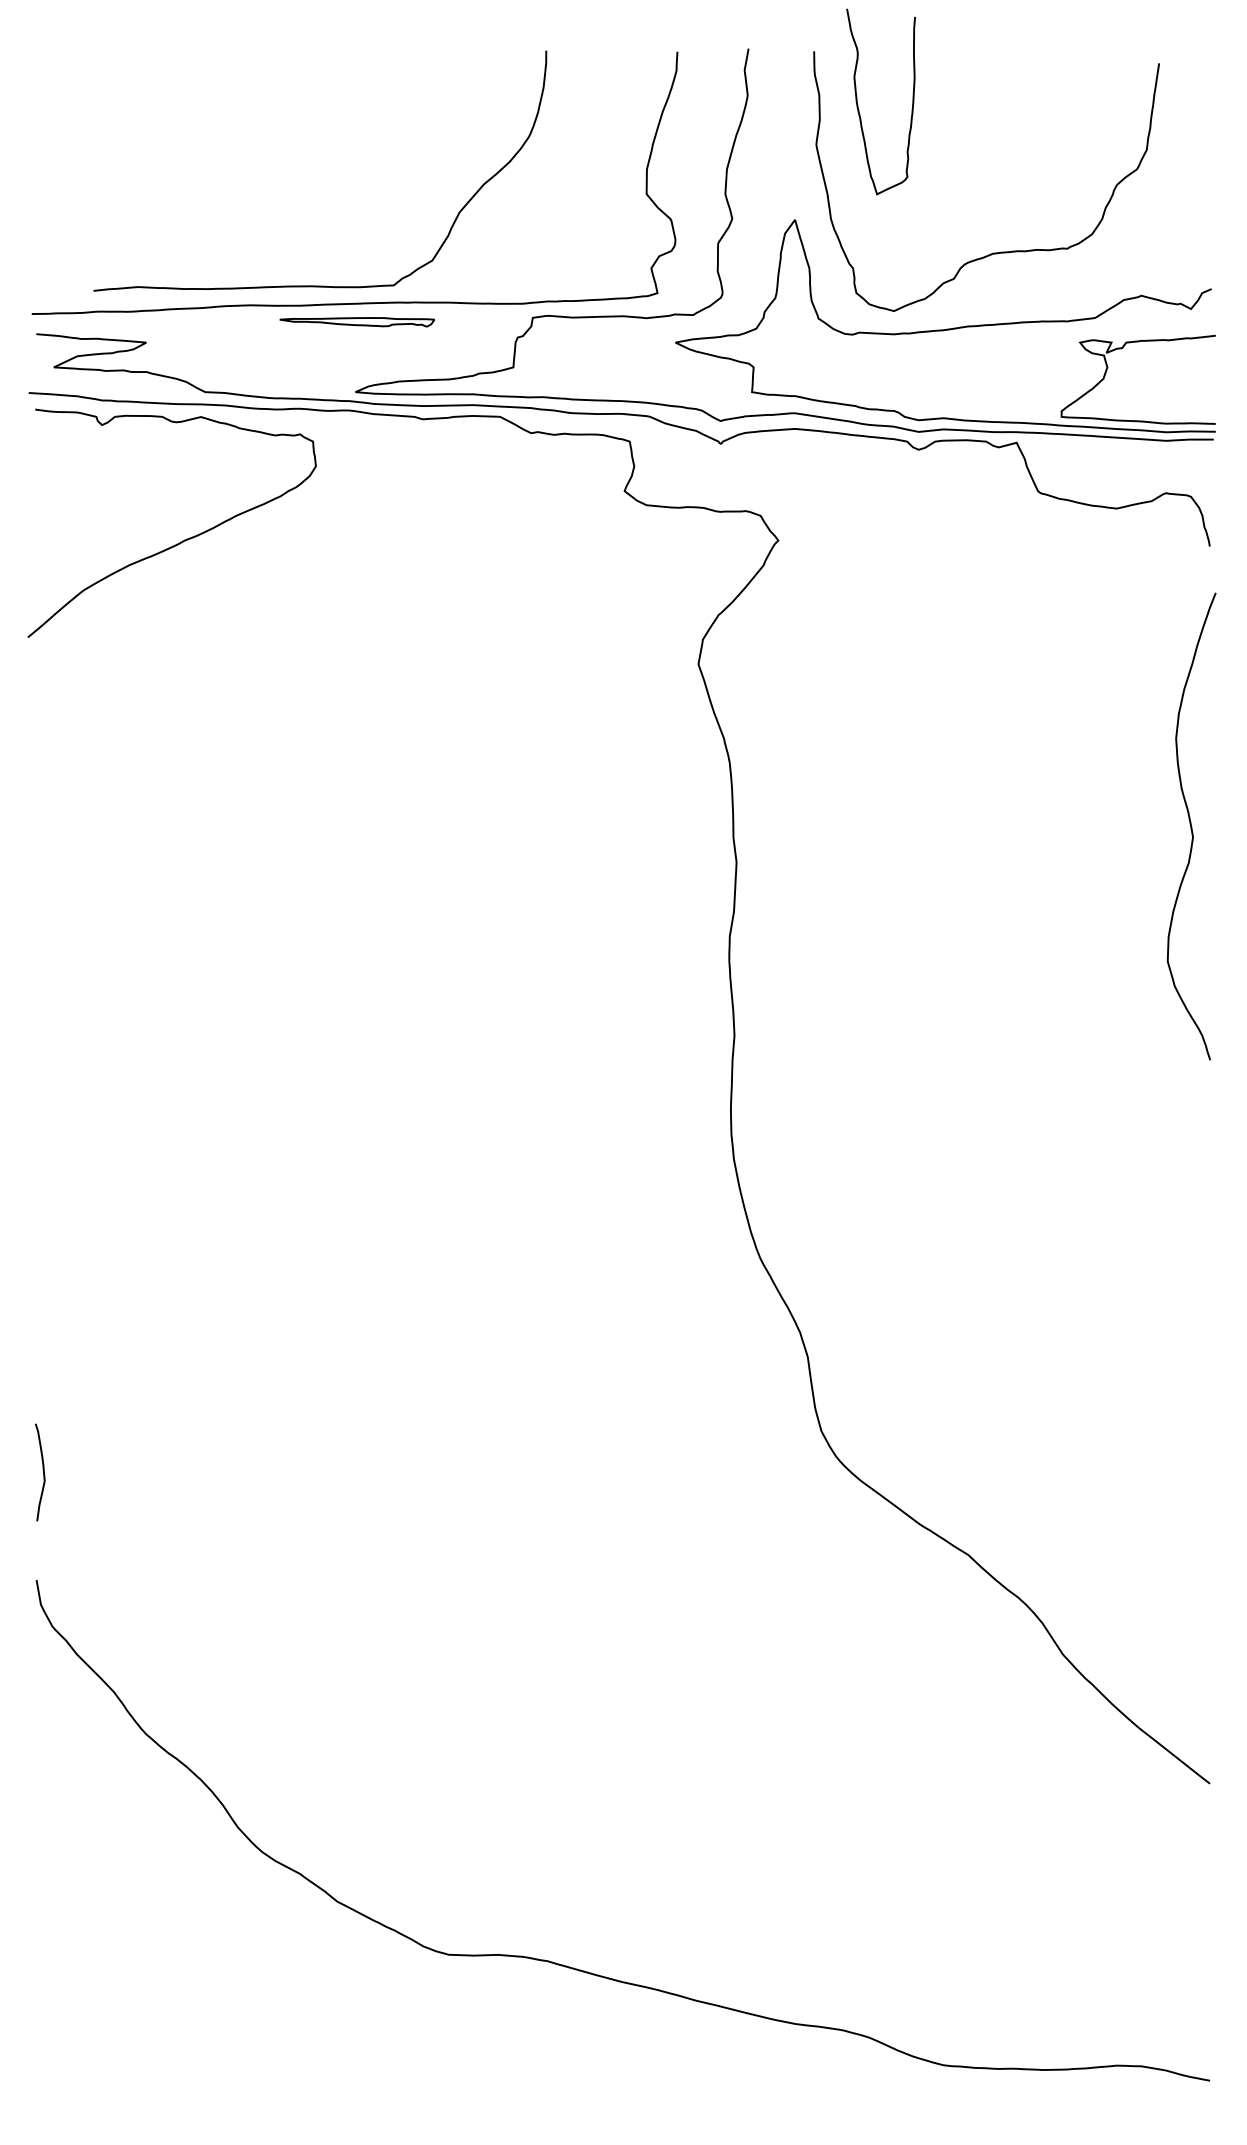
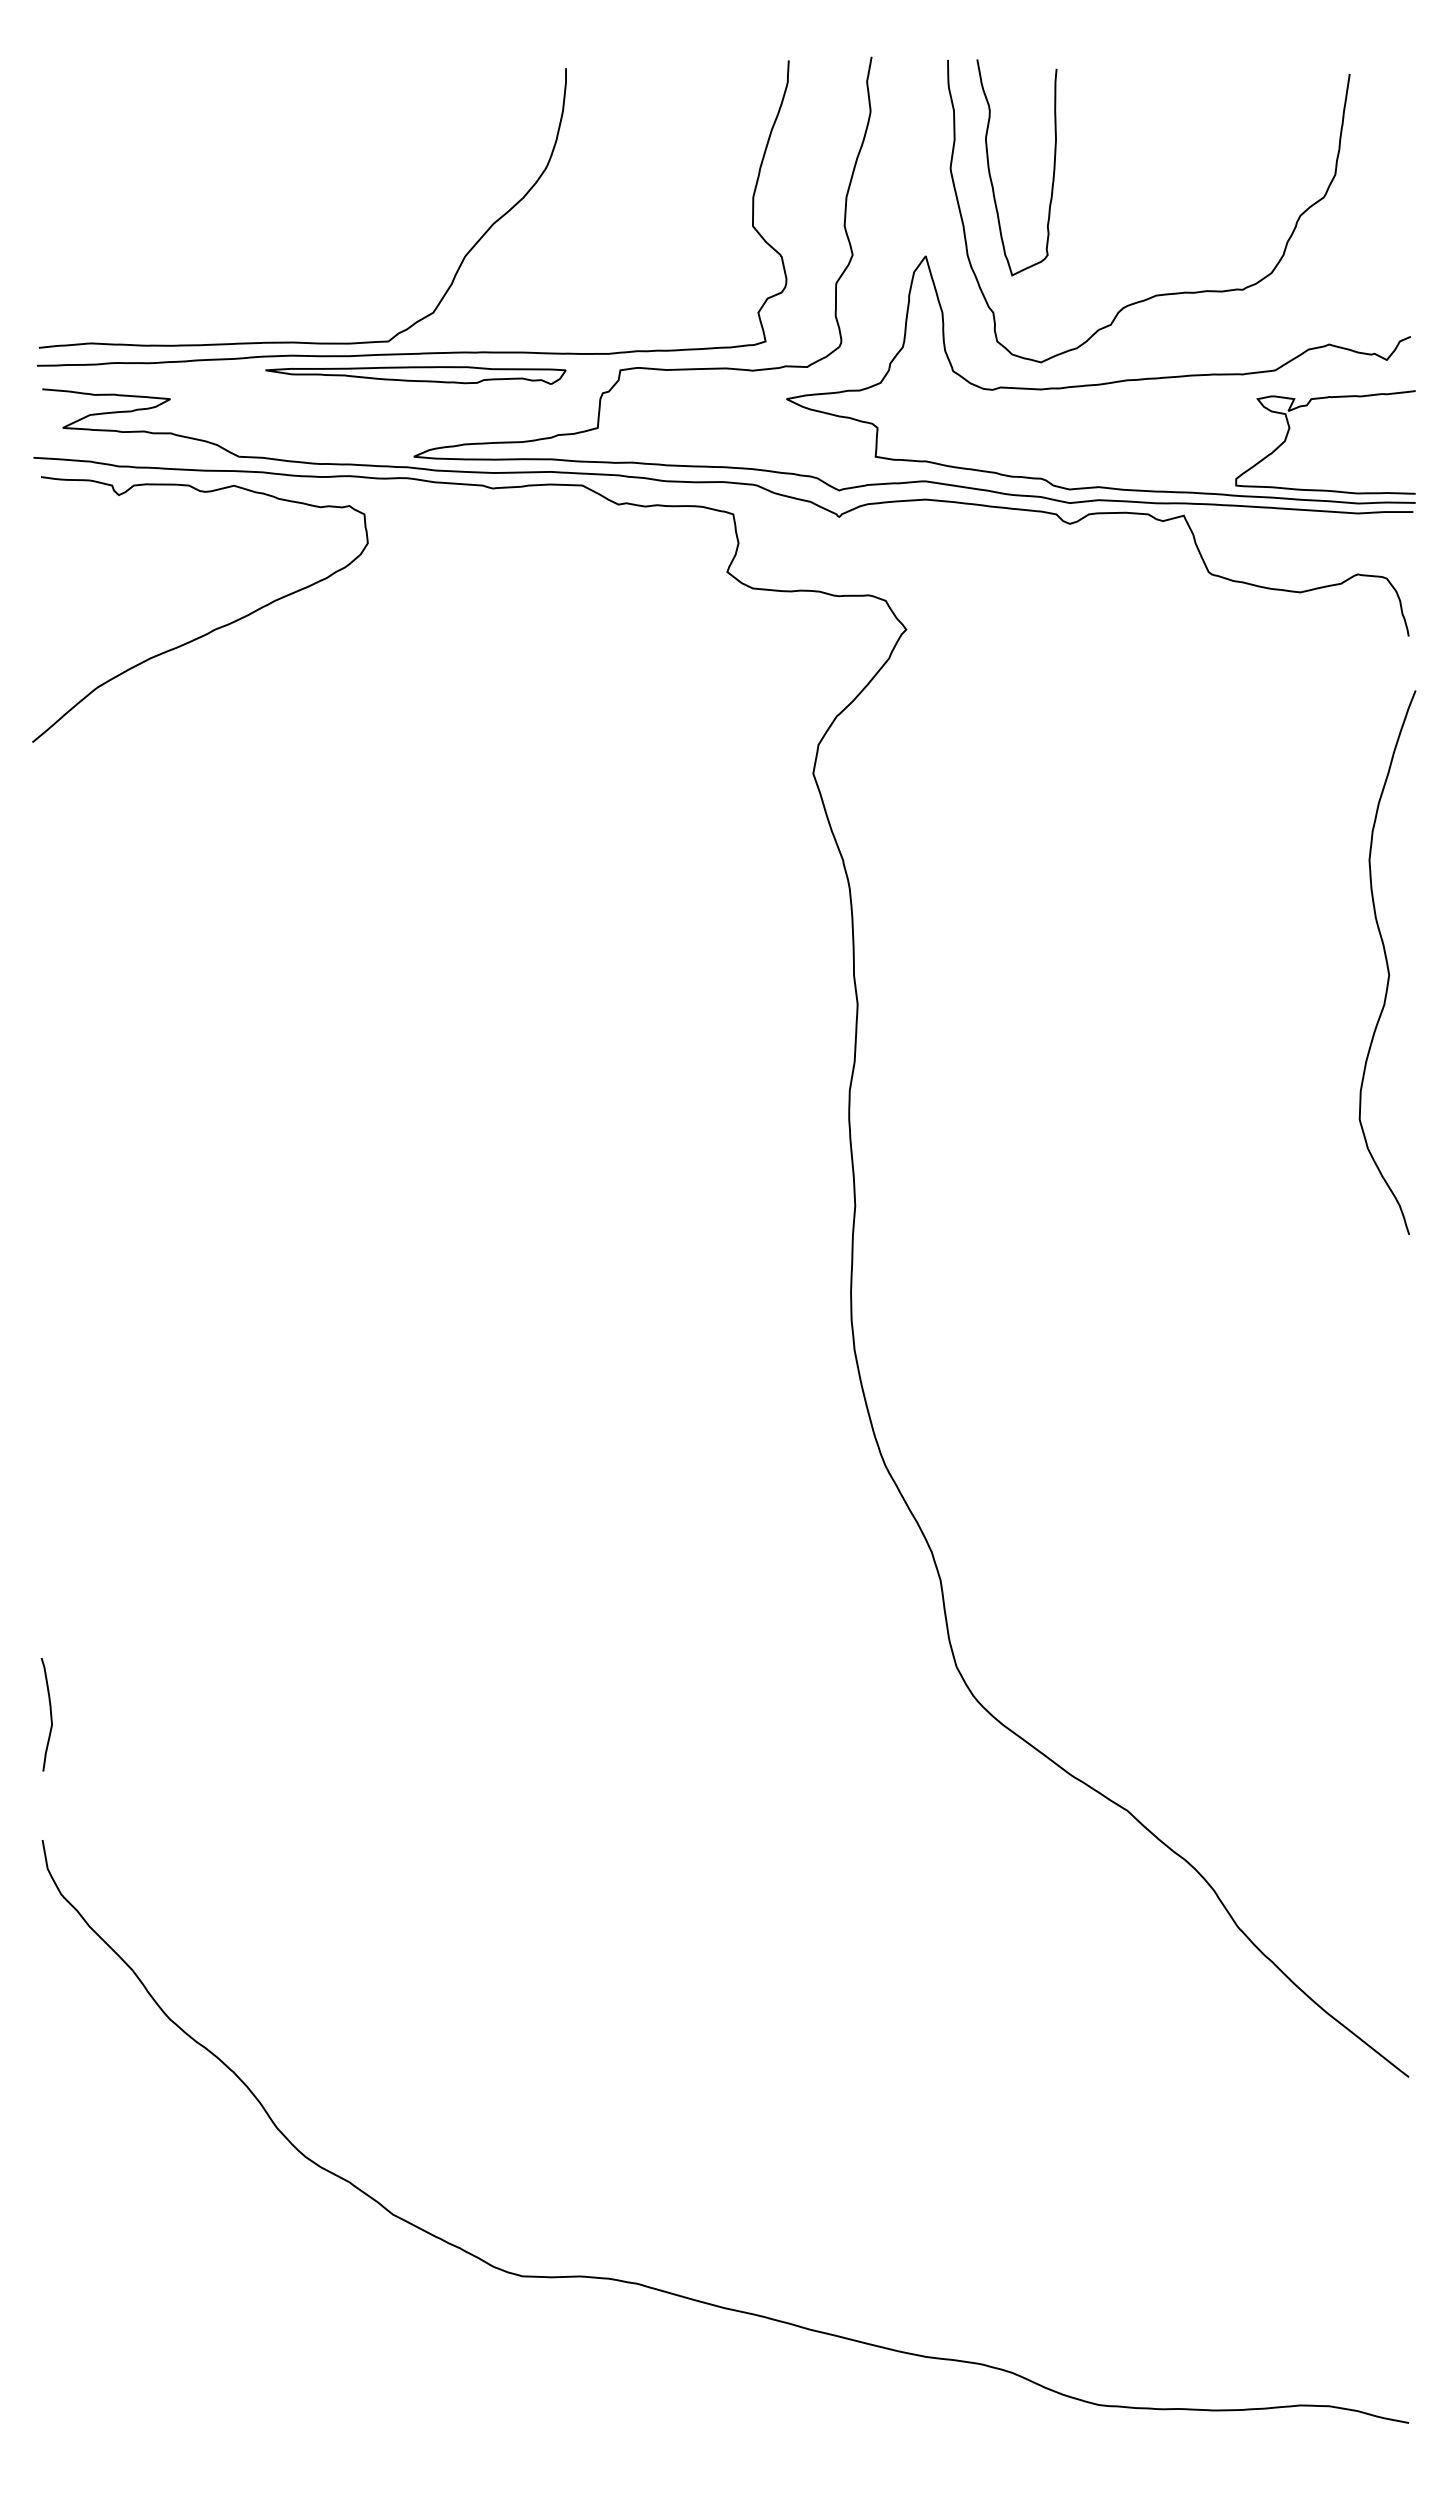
curve: (858, 105) -> (990, 171), moved
curve: (318, 285) -> (300, 341), moved
part: (356, 322) -> (415, 375), size x1.67

